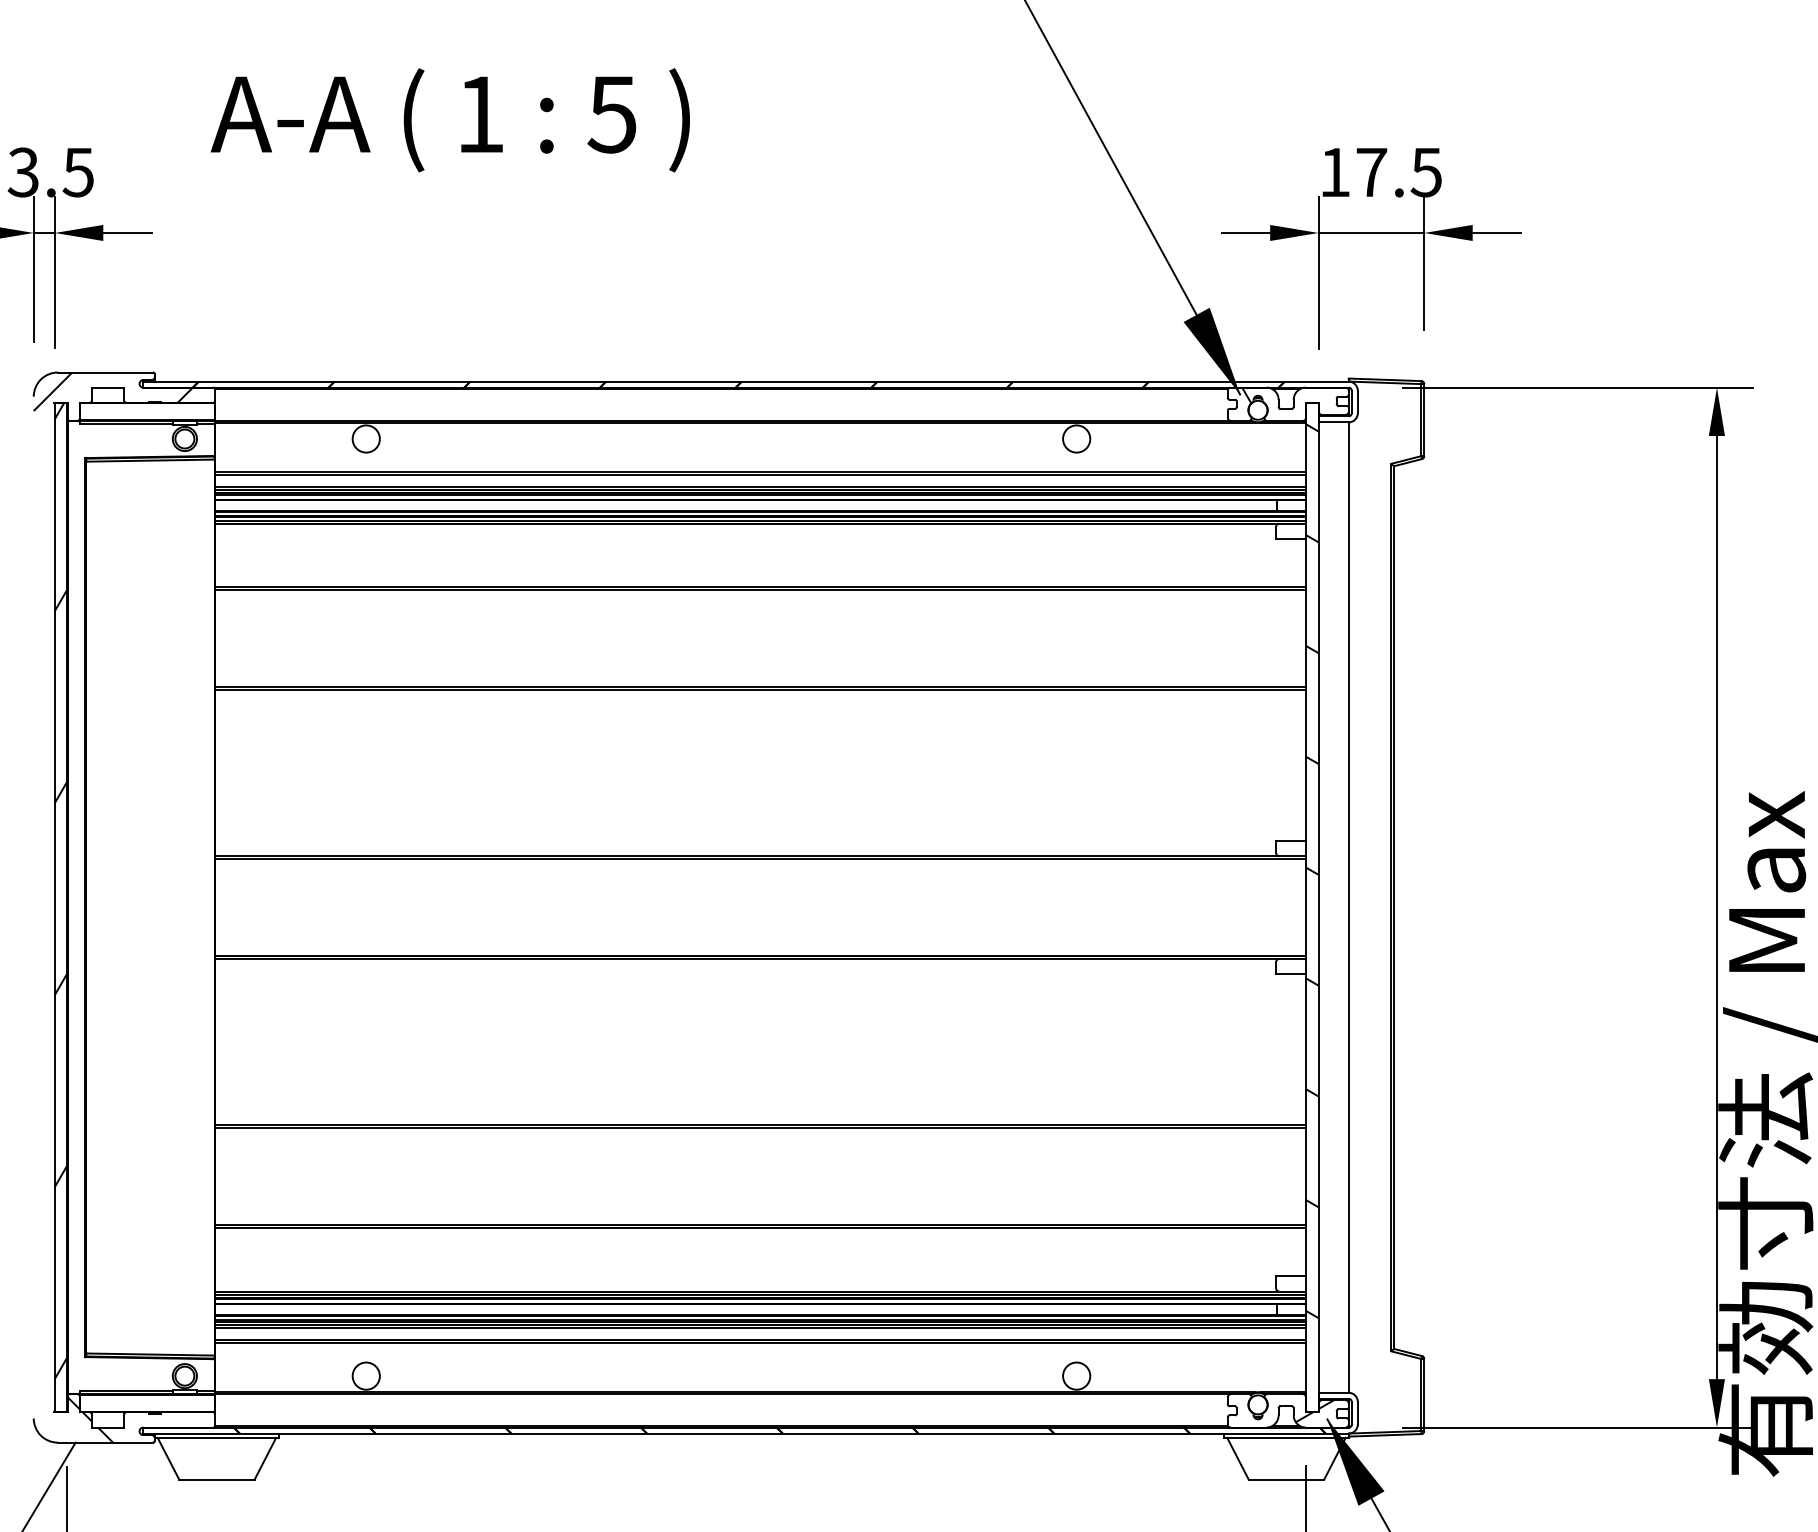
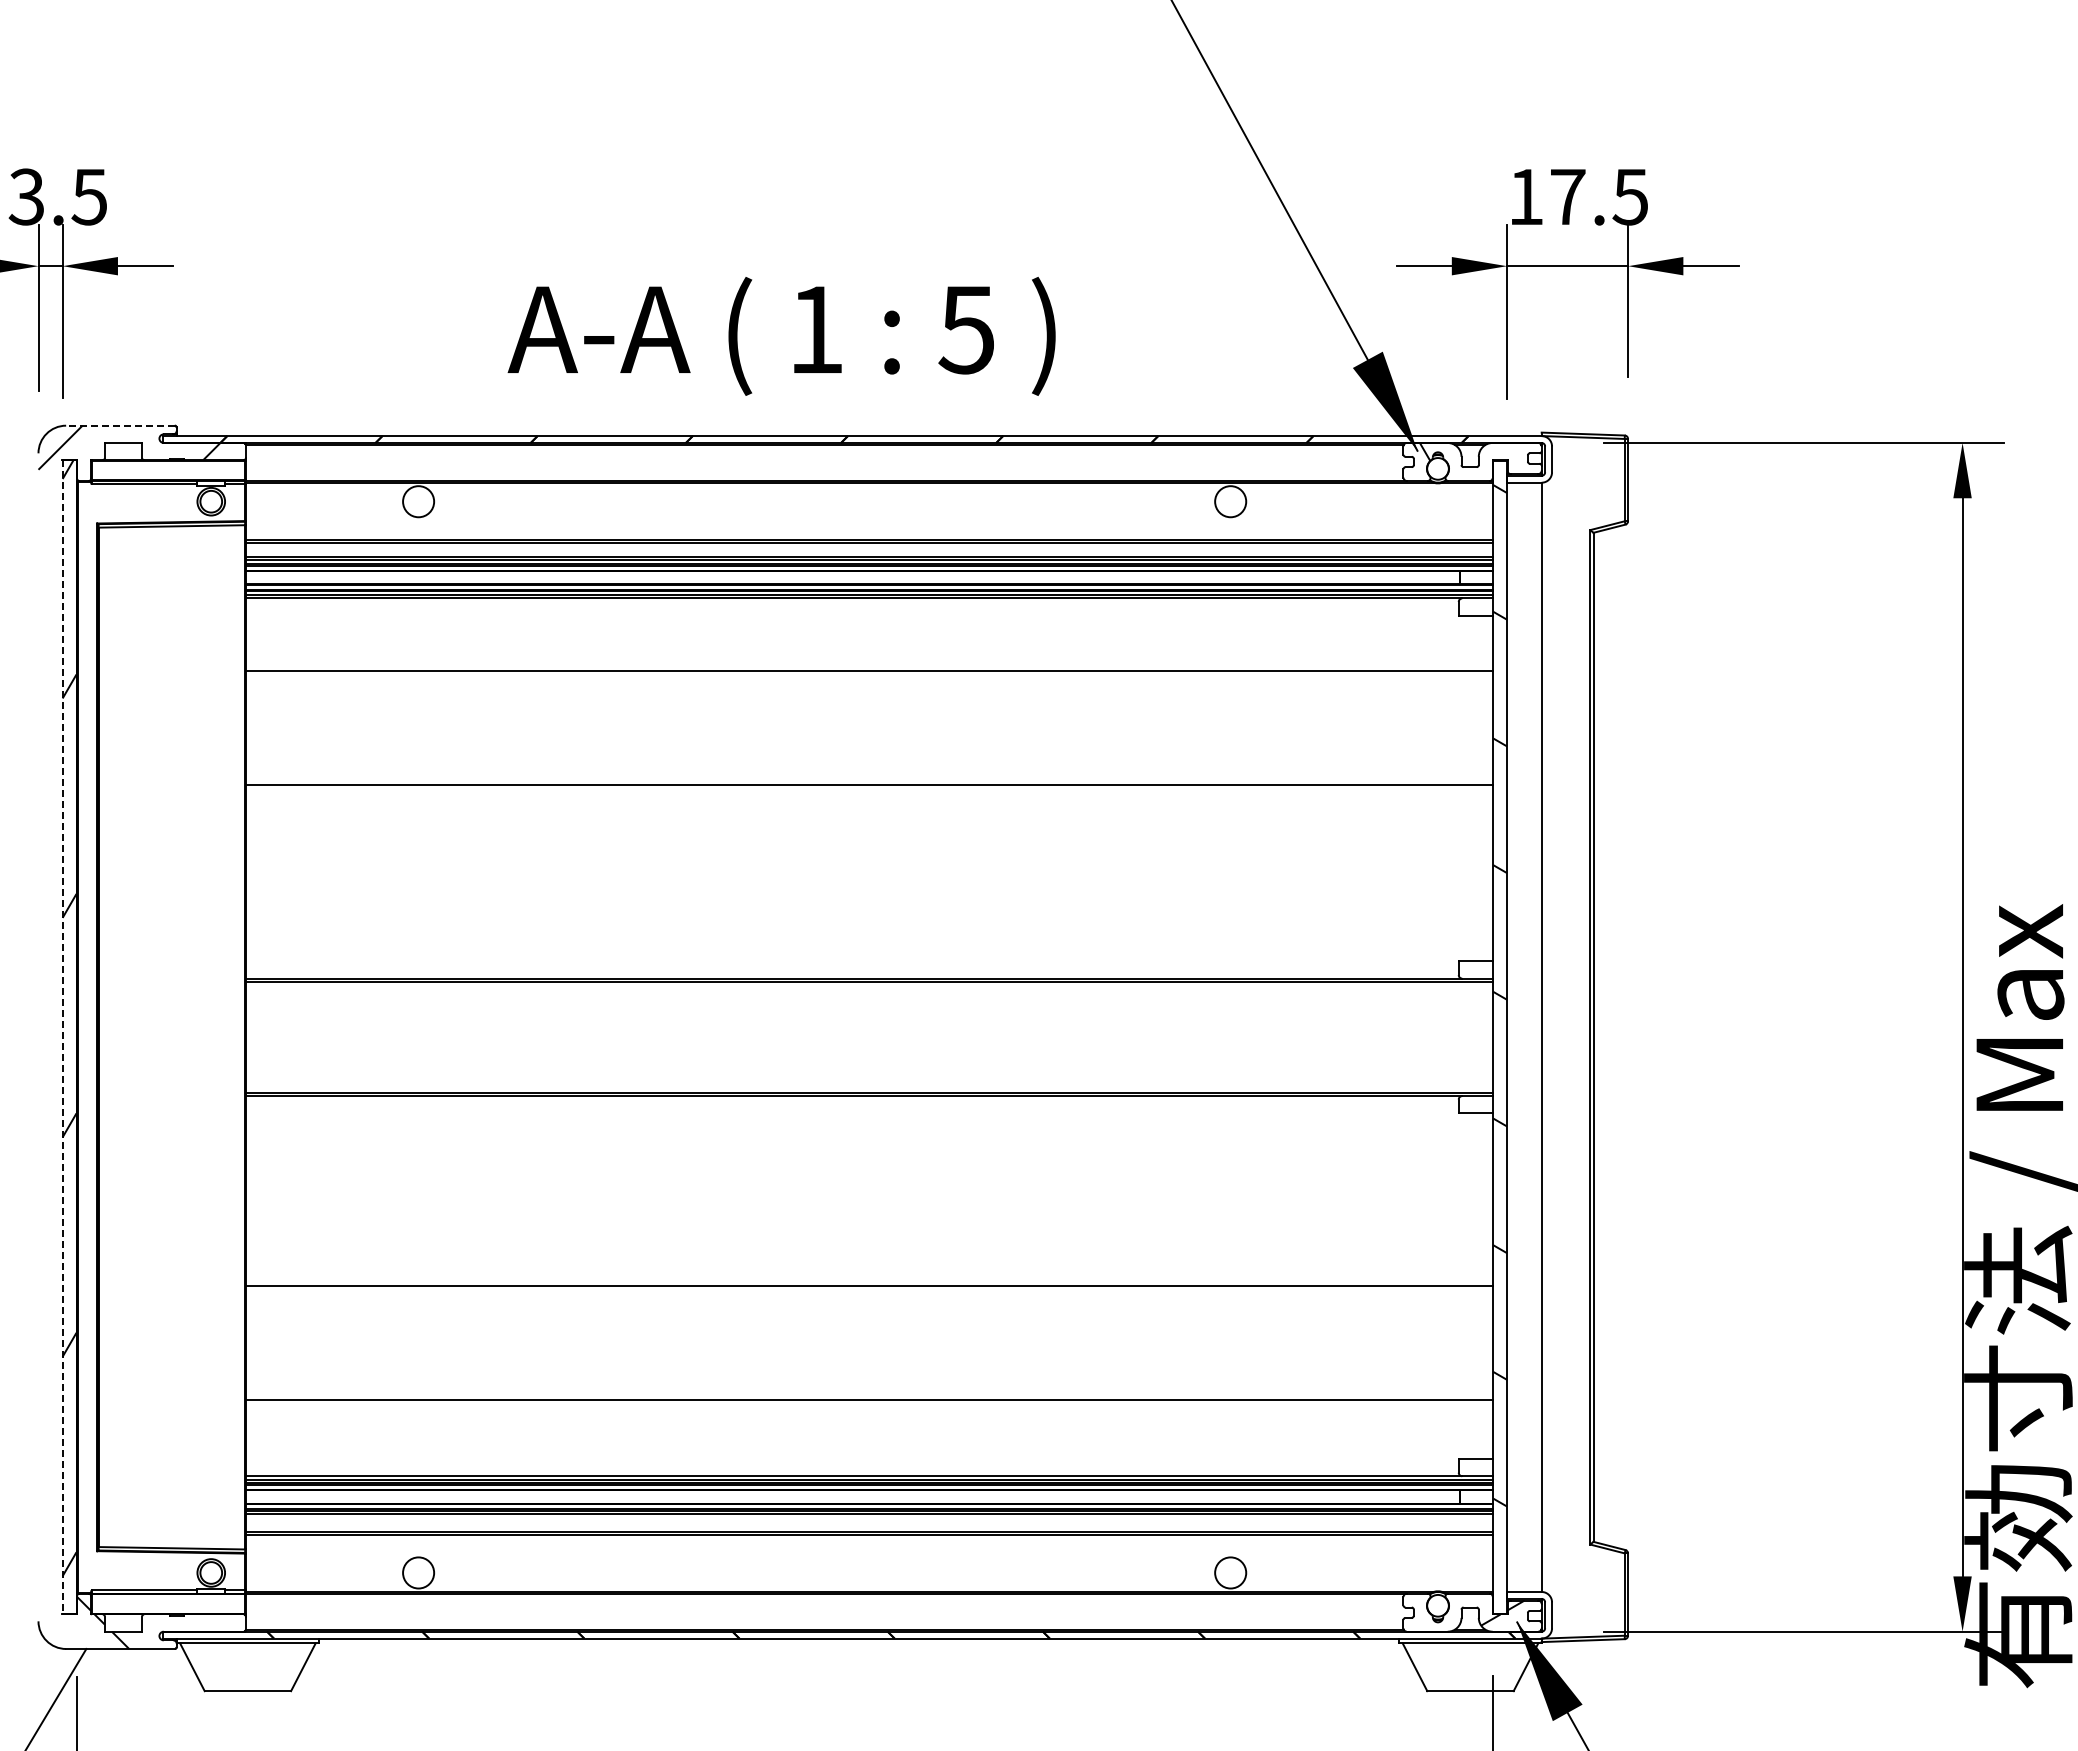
text: (450, 120) -> (781, 336), moved
line: (104, 372) -> (119, 425), solid -> dashed
line: (760, 590) -> (869, 674), removed
line: (760, 689) -> (869, 788), removed
line: (54, 907) -> (62, 1037), solid -> dashed
line: (760, 1128) -> (869, 1289), removed
line: (760, 1227) -> (869, 1403), removed
line: (760, 1327) -> (869, 1517), removed

